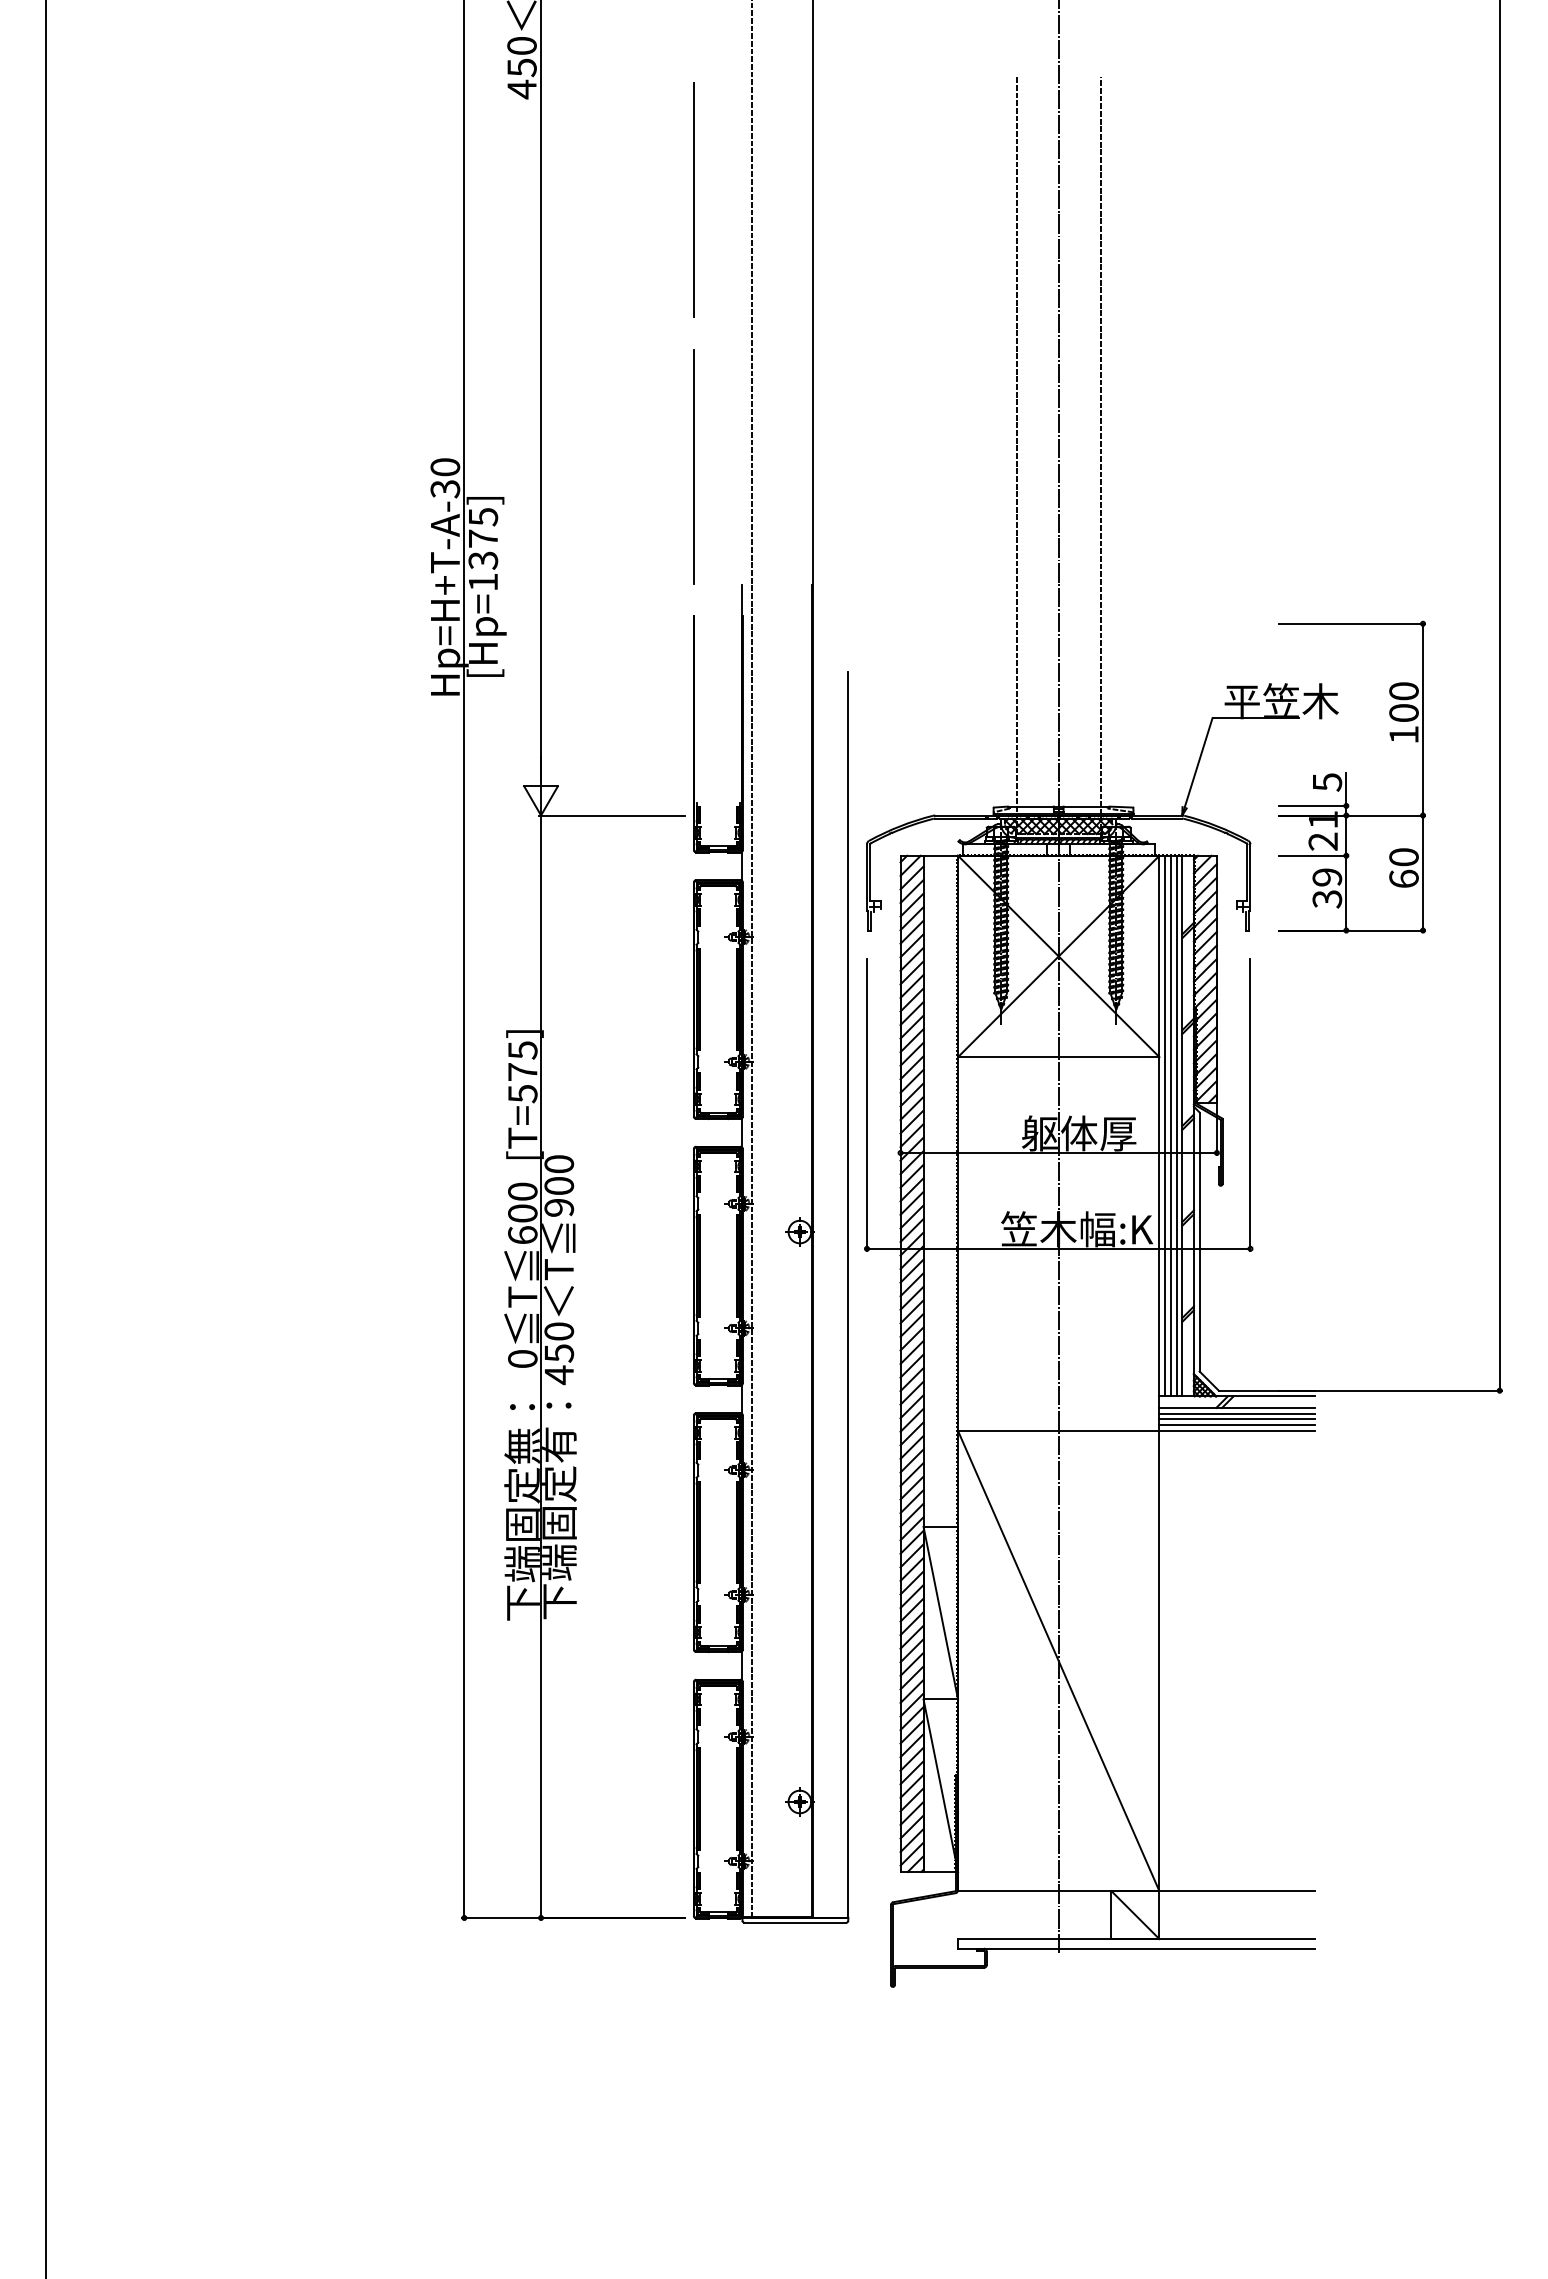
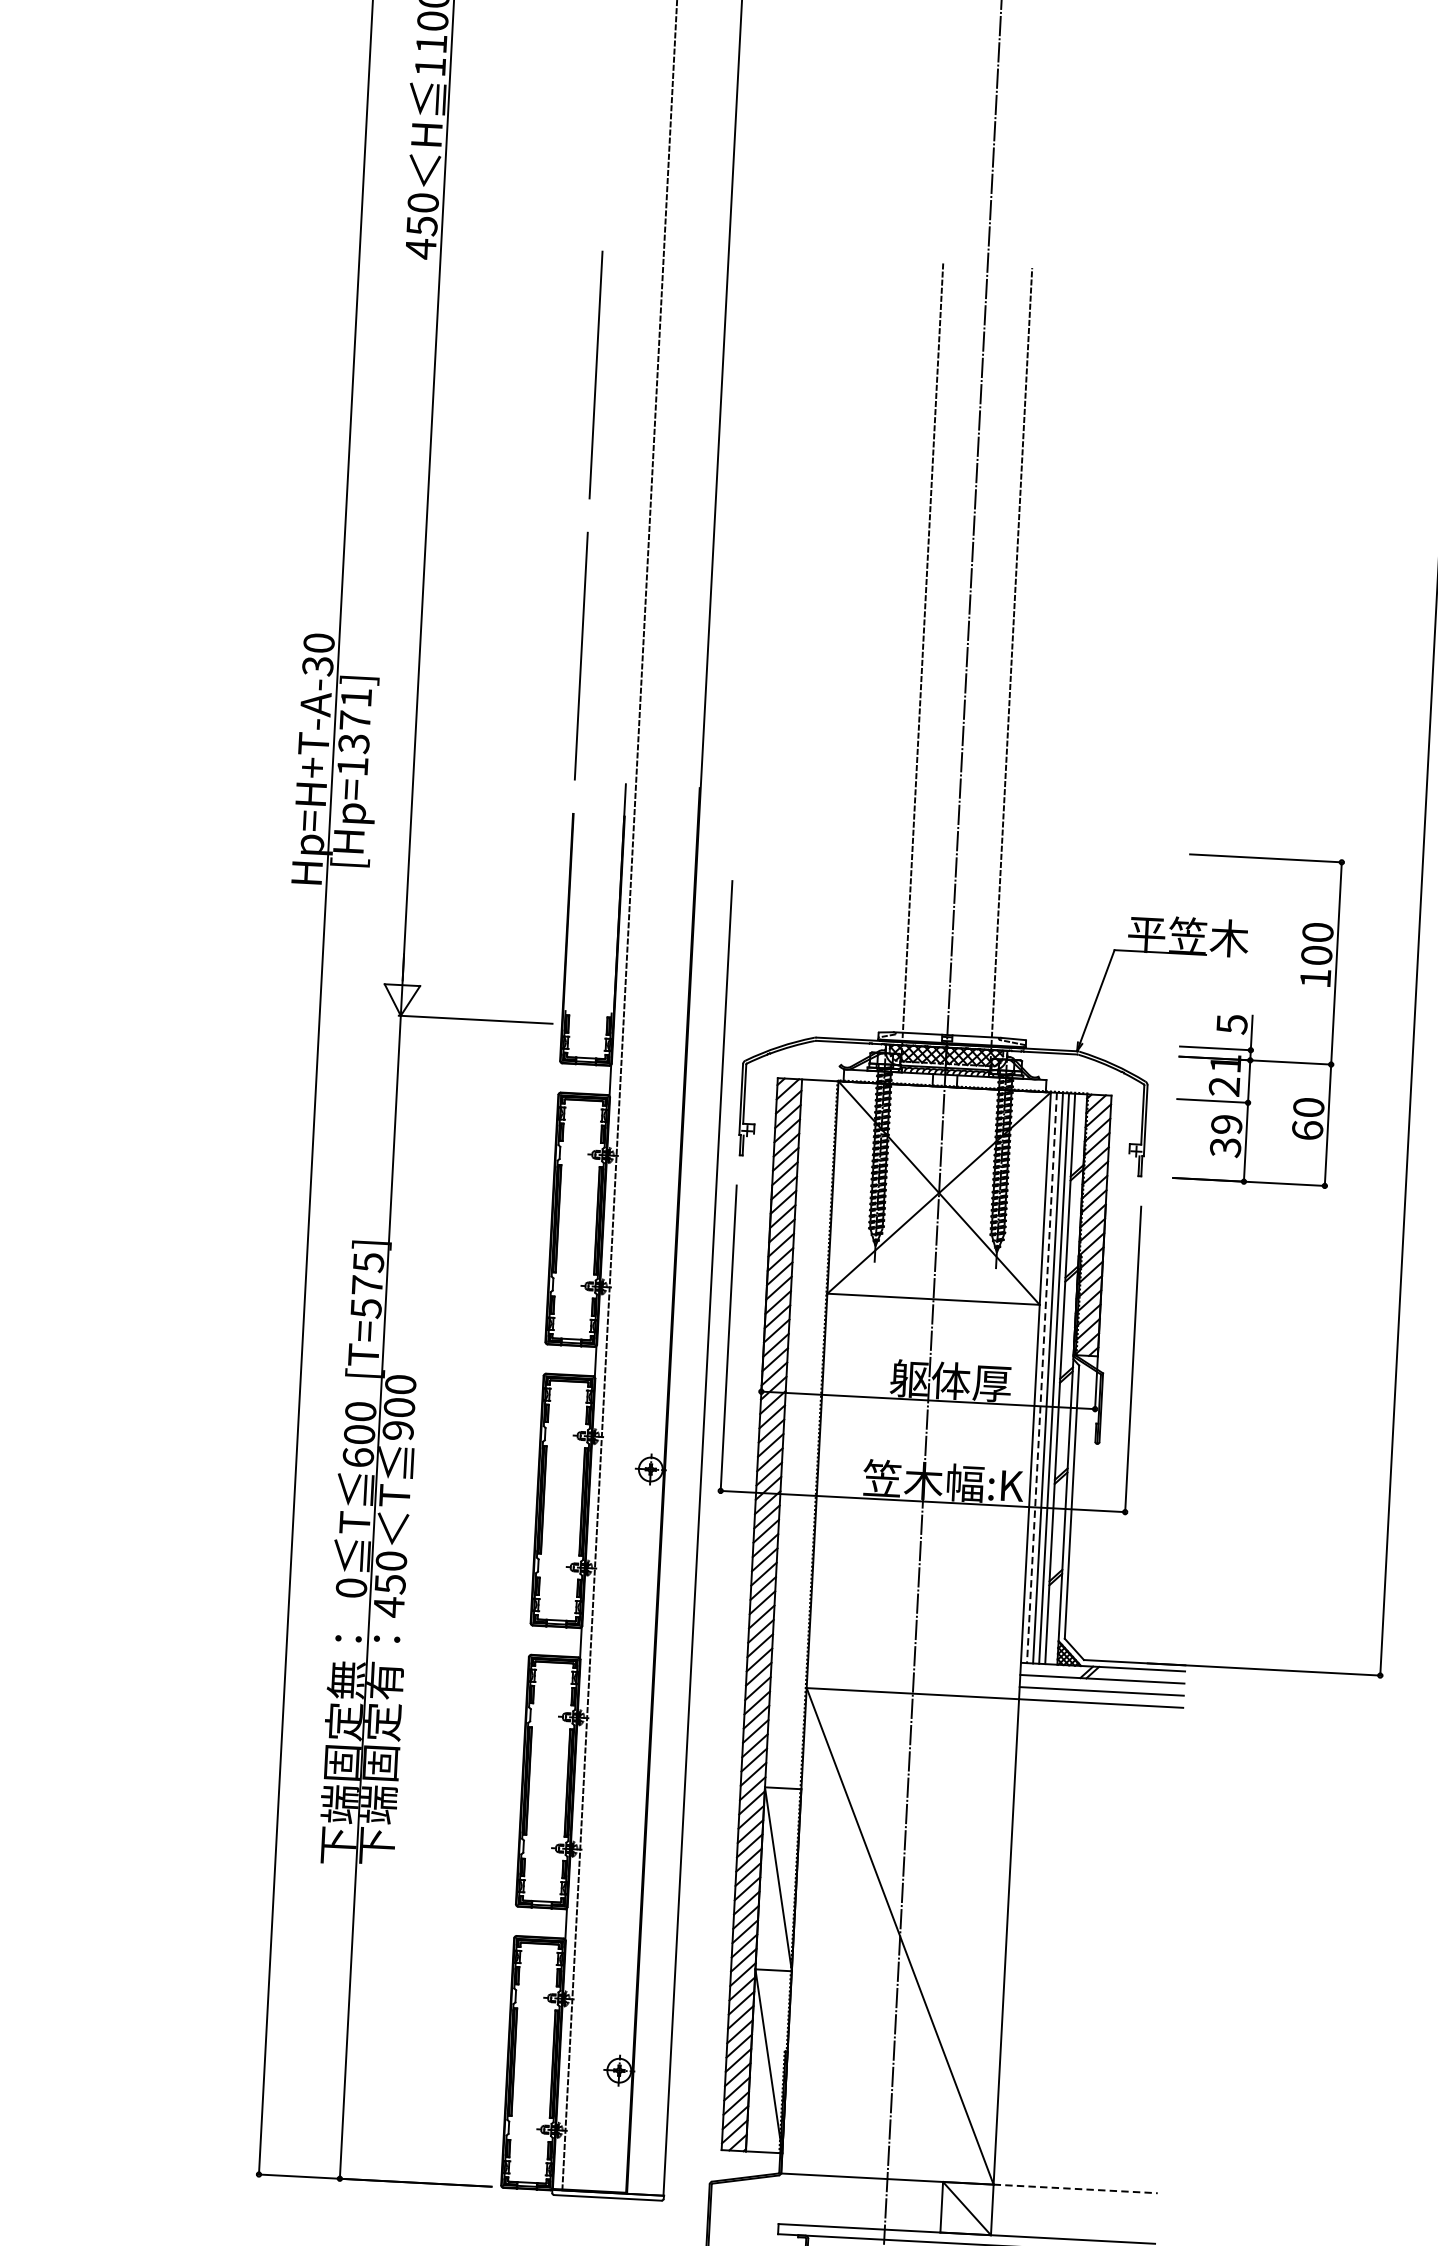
text: (483, 517) -> (356, 698), [Hp=1375] -> [Hp=1371]
line: (1165, 1126) -> (1042, 1378), solid -> dashed
line: (1236, 1413) -> (1101, 1685), removed
line: (1236, 1425) -> (1100, 1697), removed
line: (1237, 1891) -> (1075, 2189), solid -> dashed

